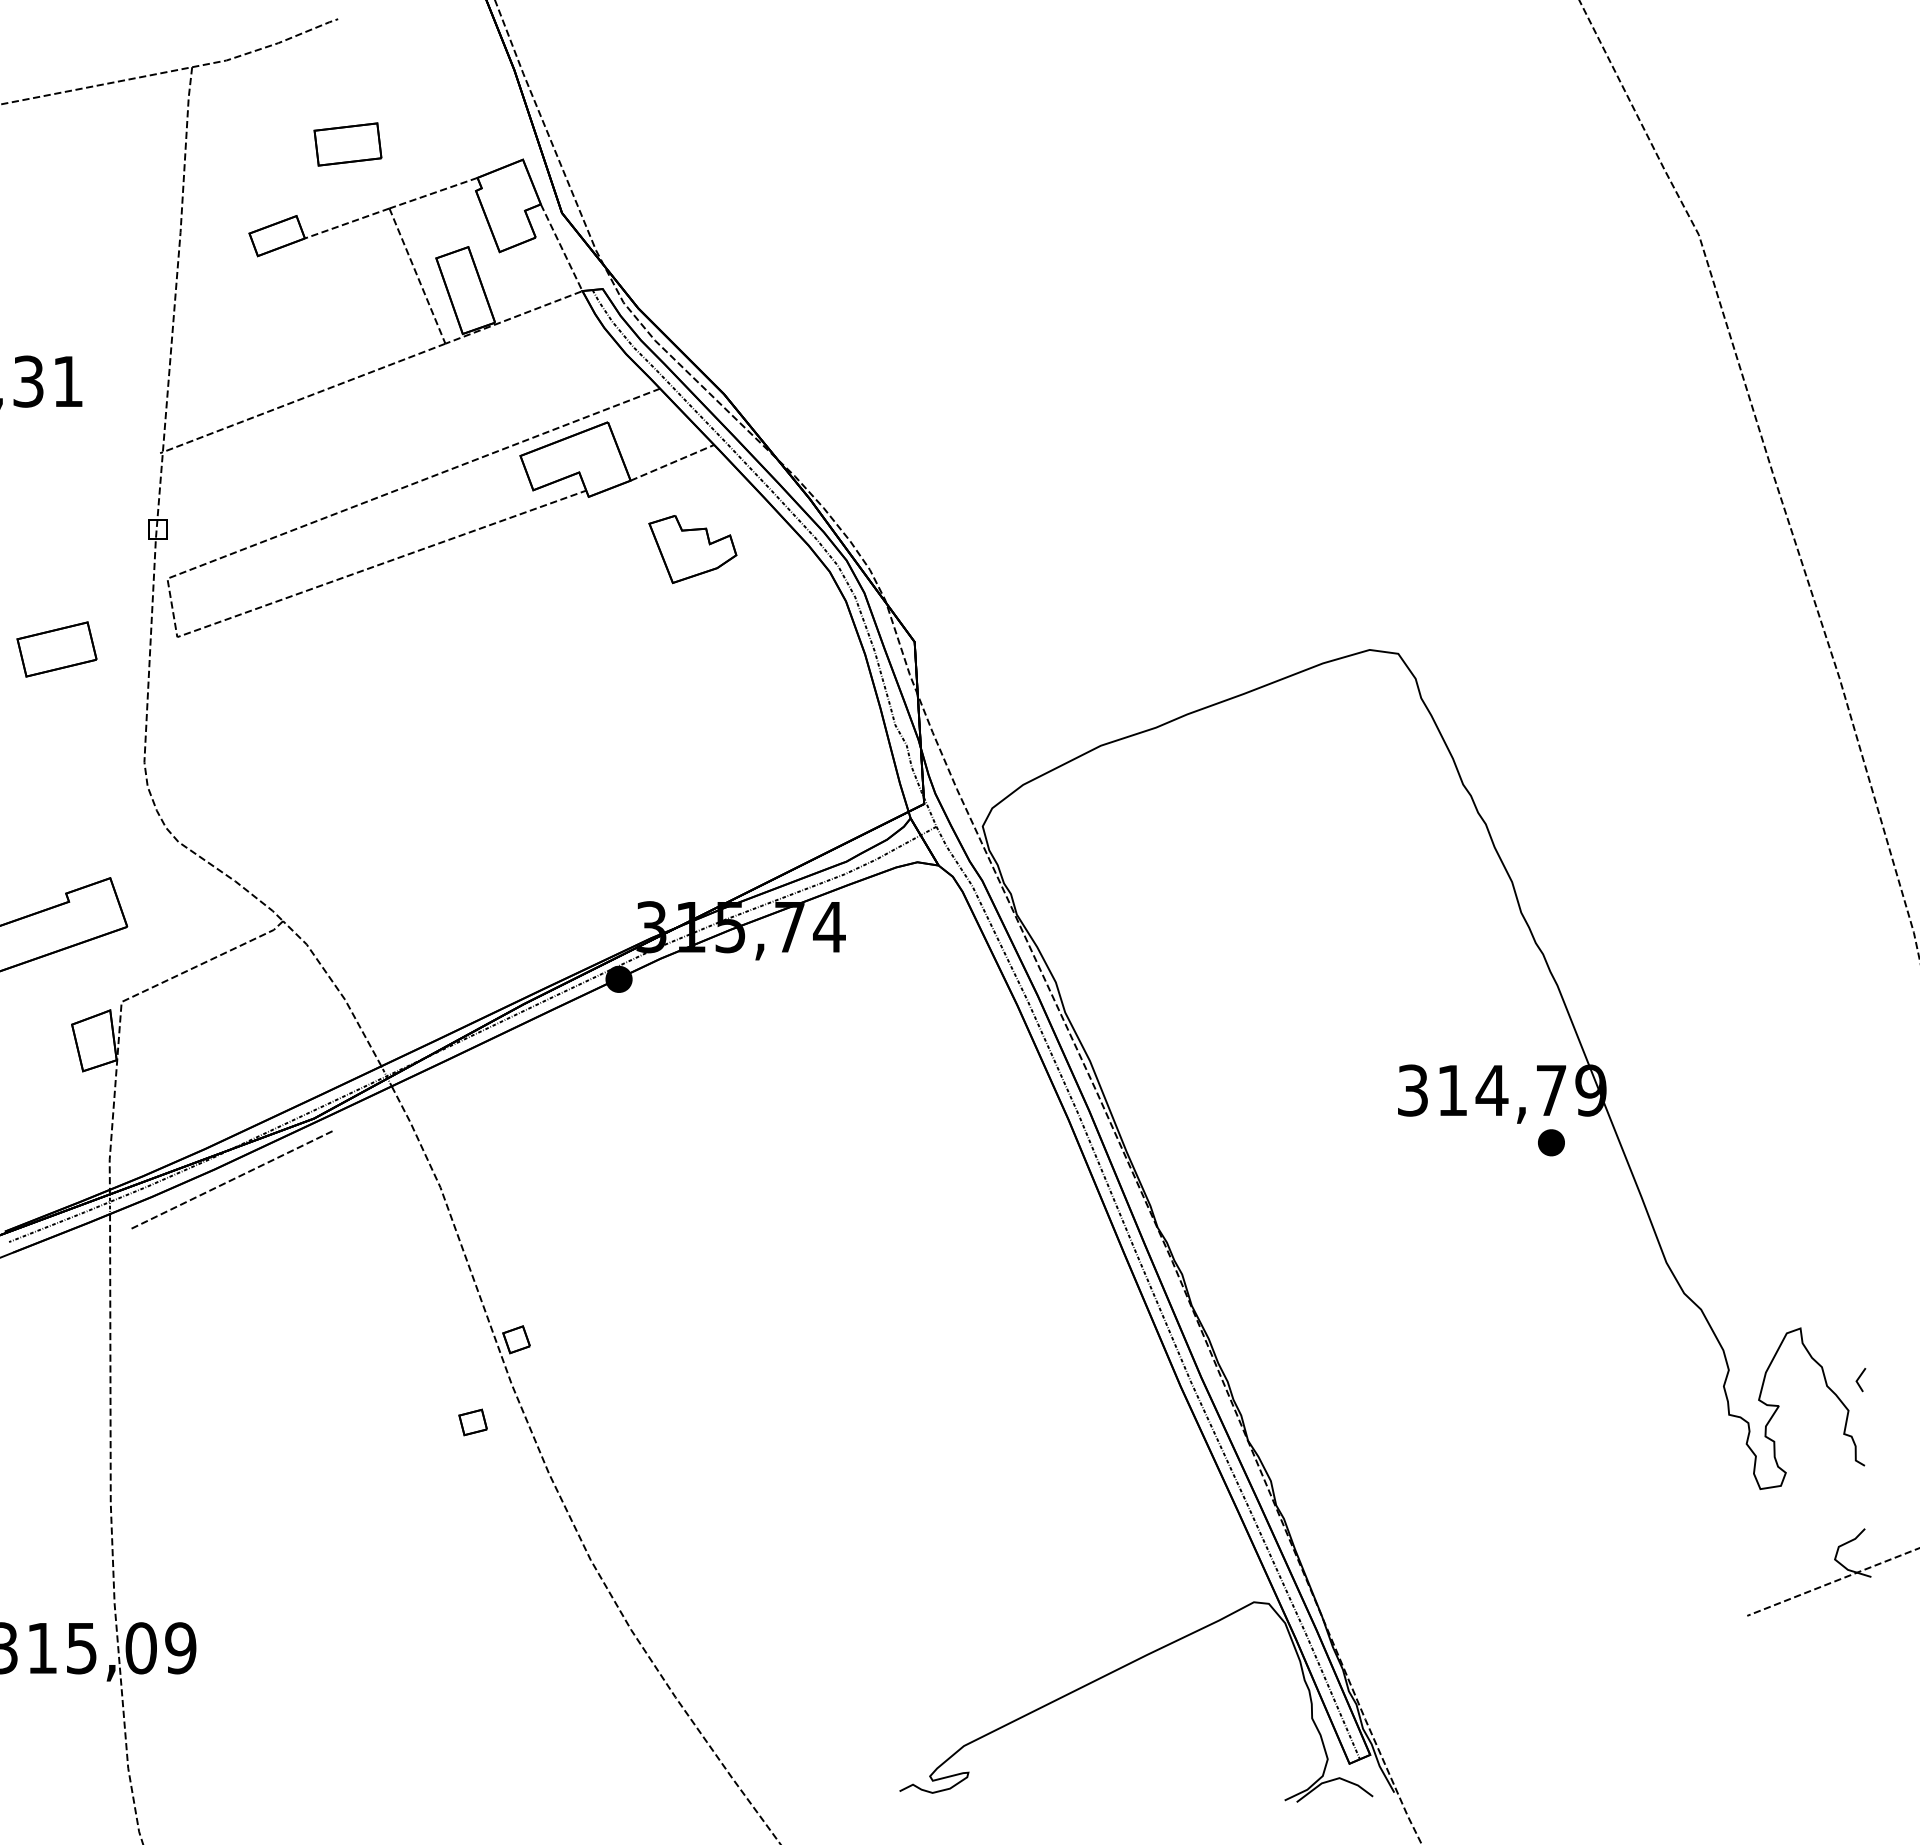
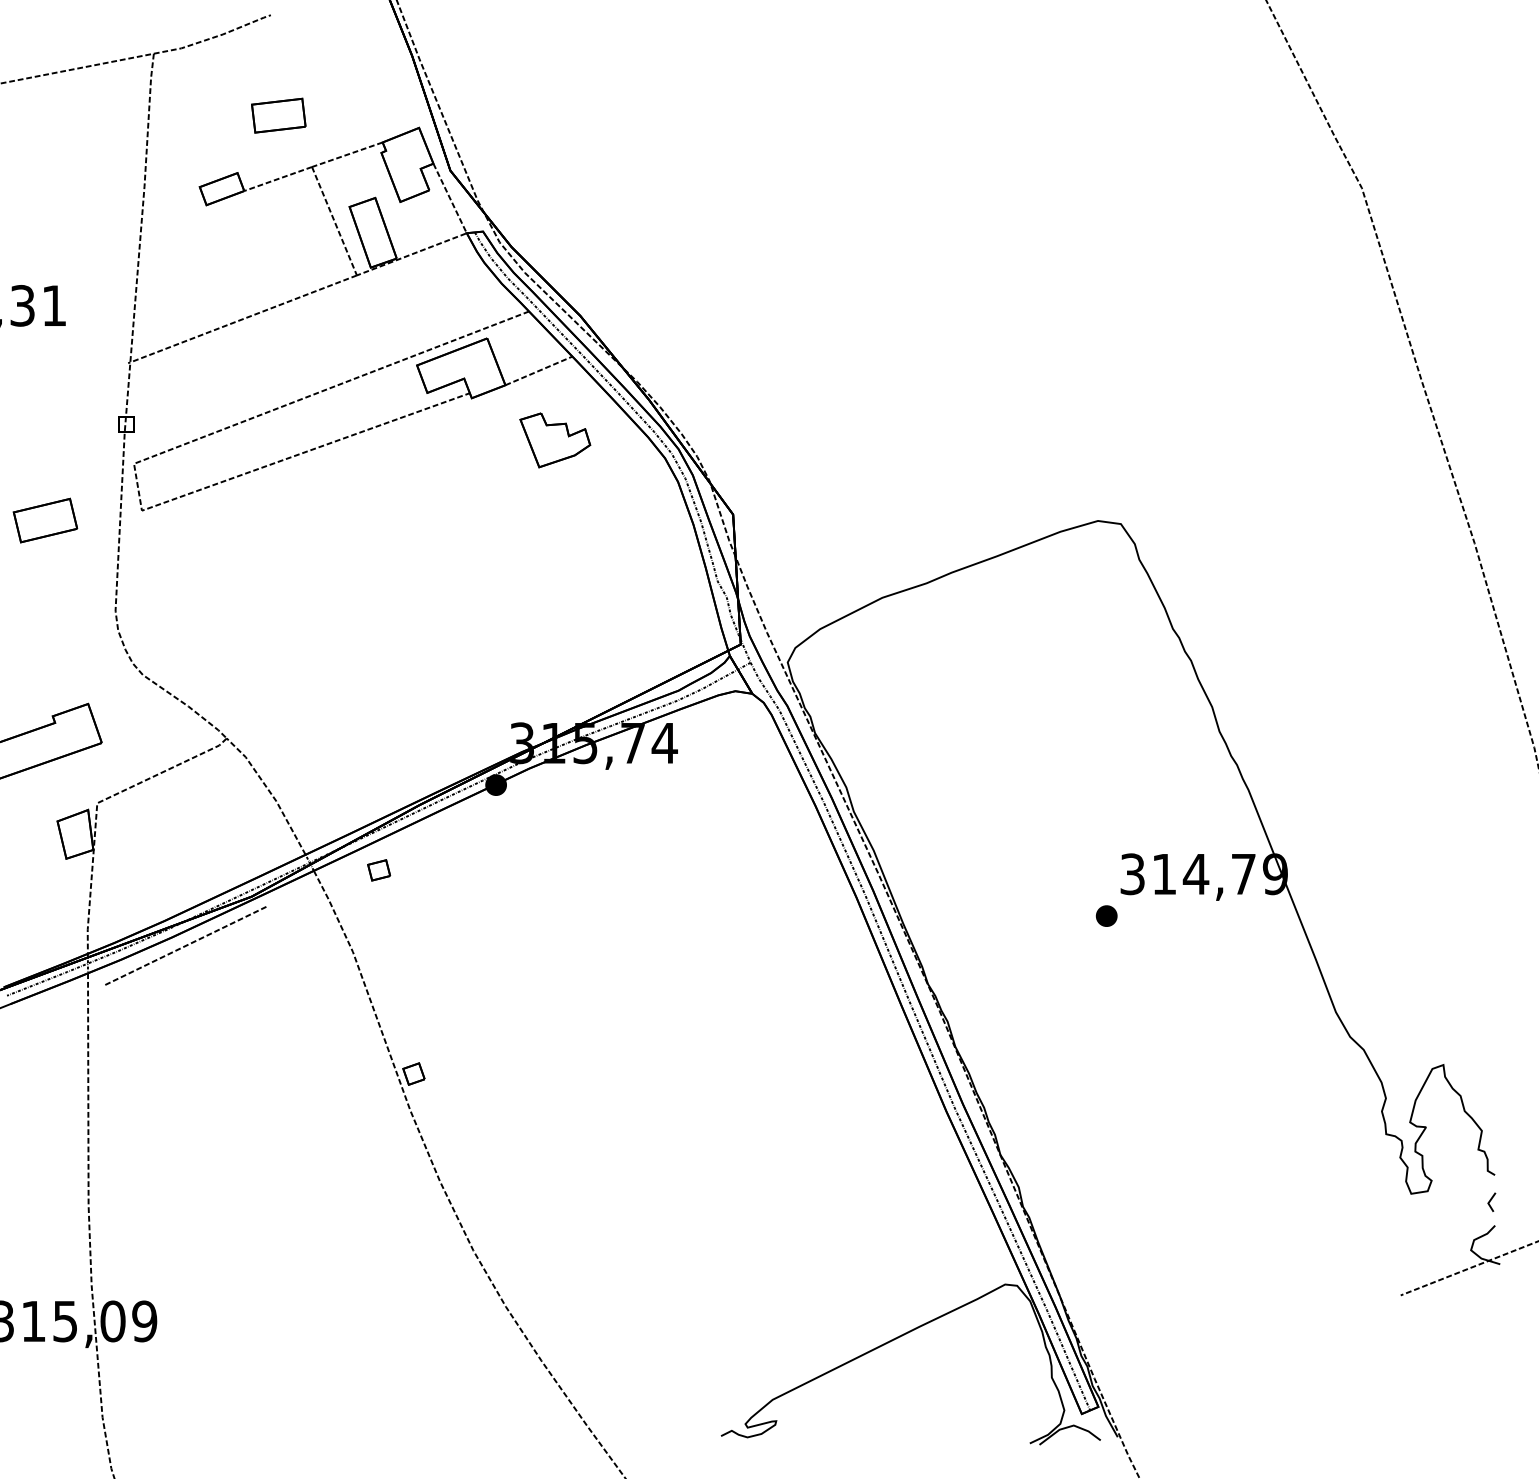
part: (1551, 1142) -> (1106, 915), moved
line: (1860, 1377) -> (1491, 1200), moved
part: (473, 1422) -> (379, 870), moved

